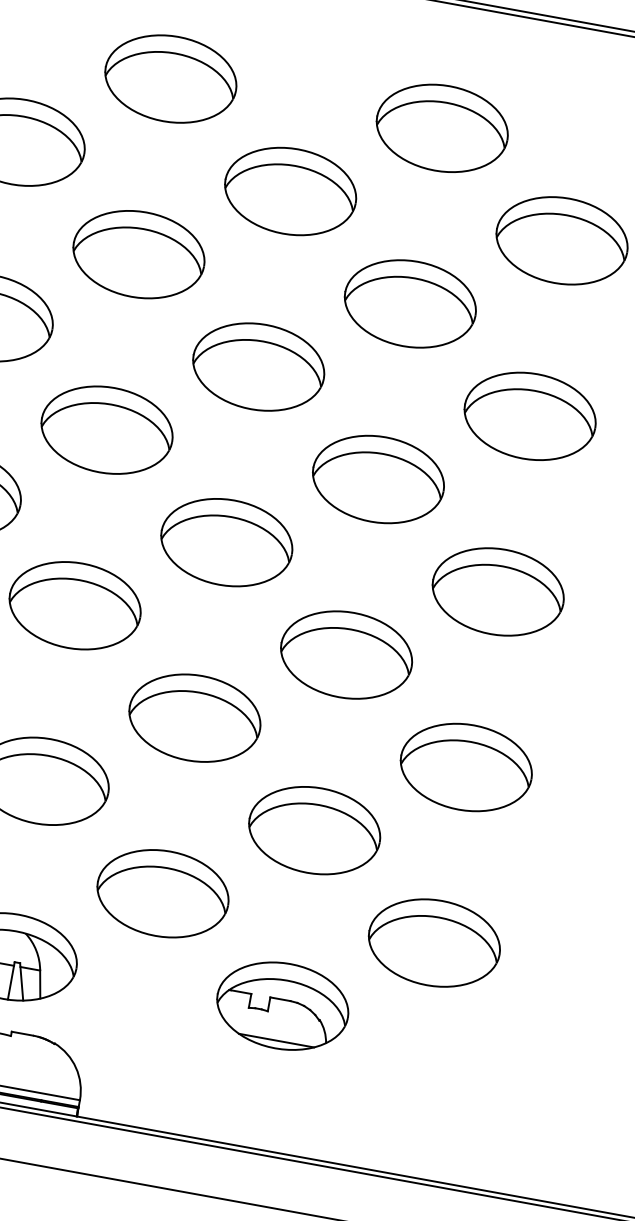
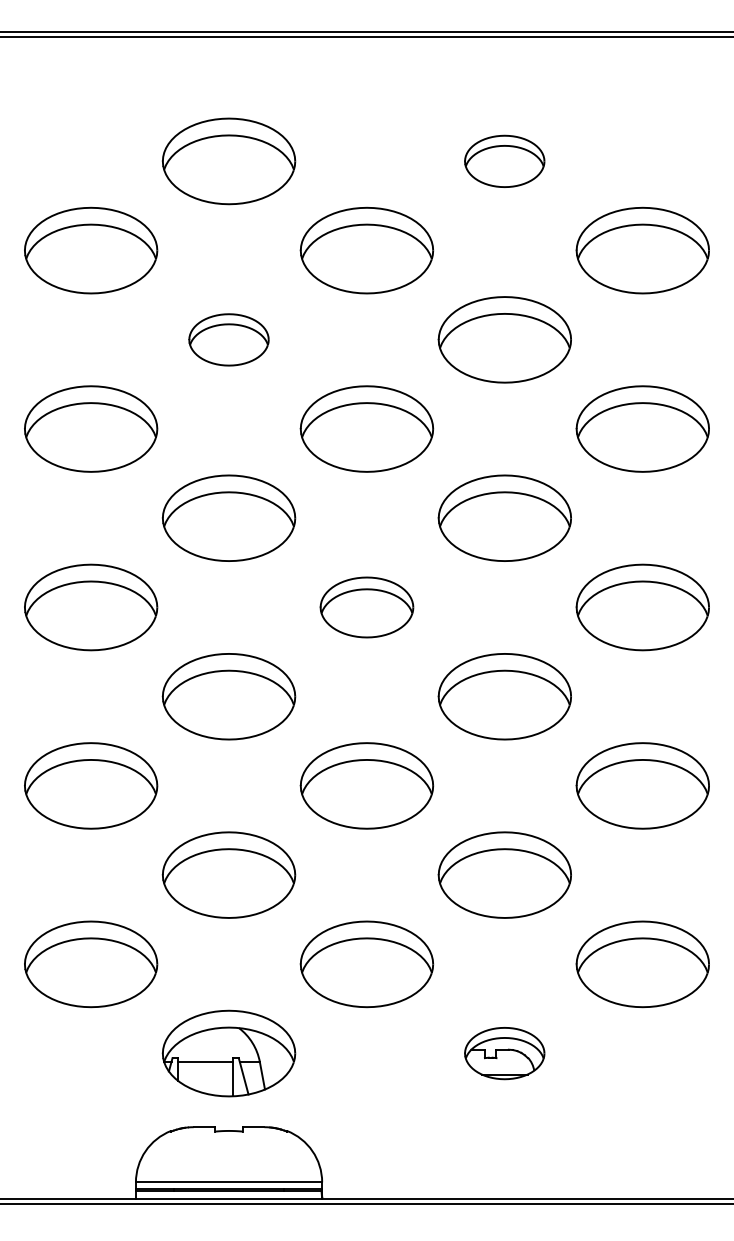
part: (441, 128) -> (504, 161), size x0.6
part: (138, 254) -> (228, 339), size x0.6
part: (226, 542) -> (366, 607), size x0.7
part: (282, 1006) -> (504, 1053), size x0.6

